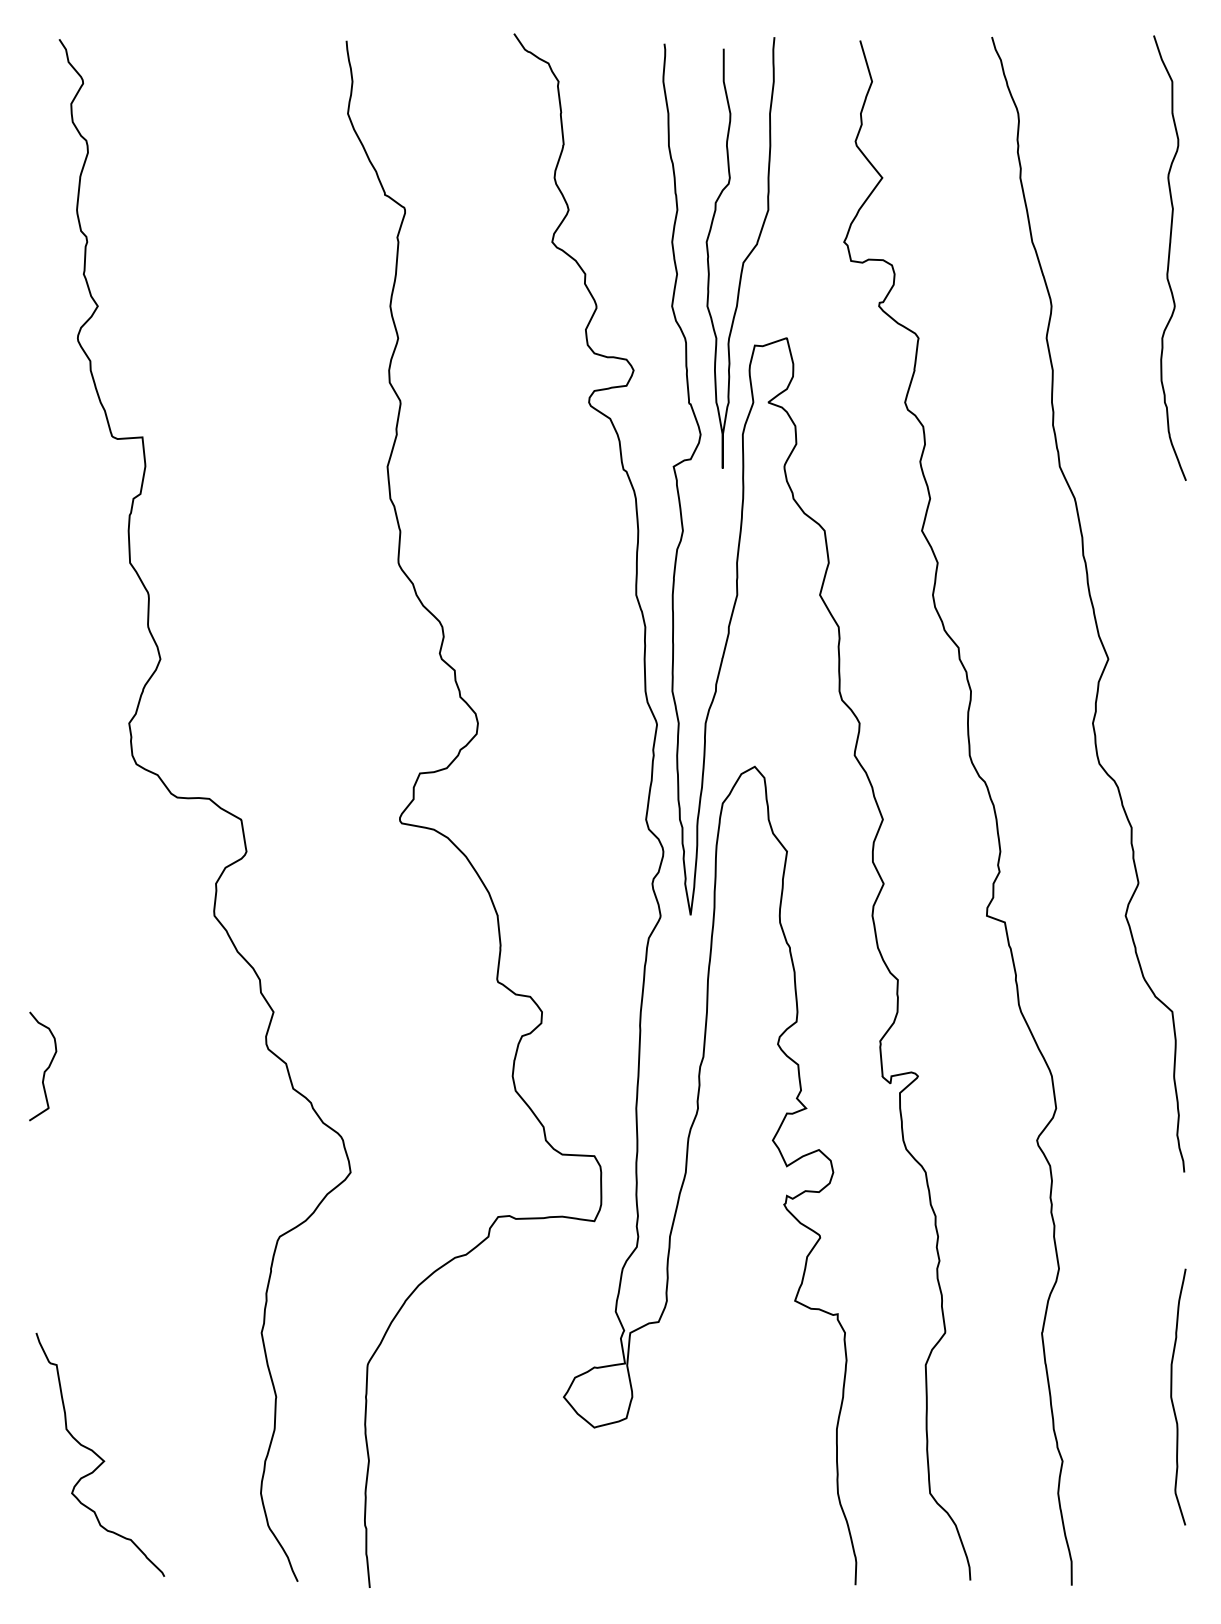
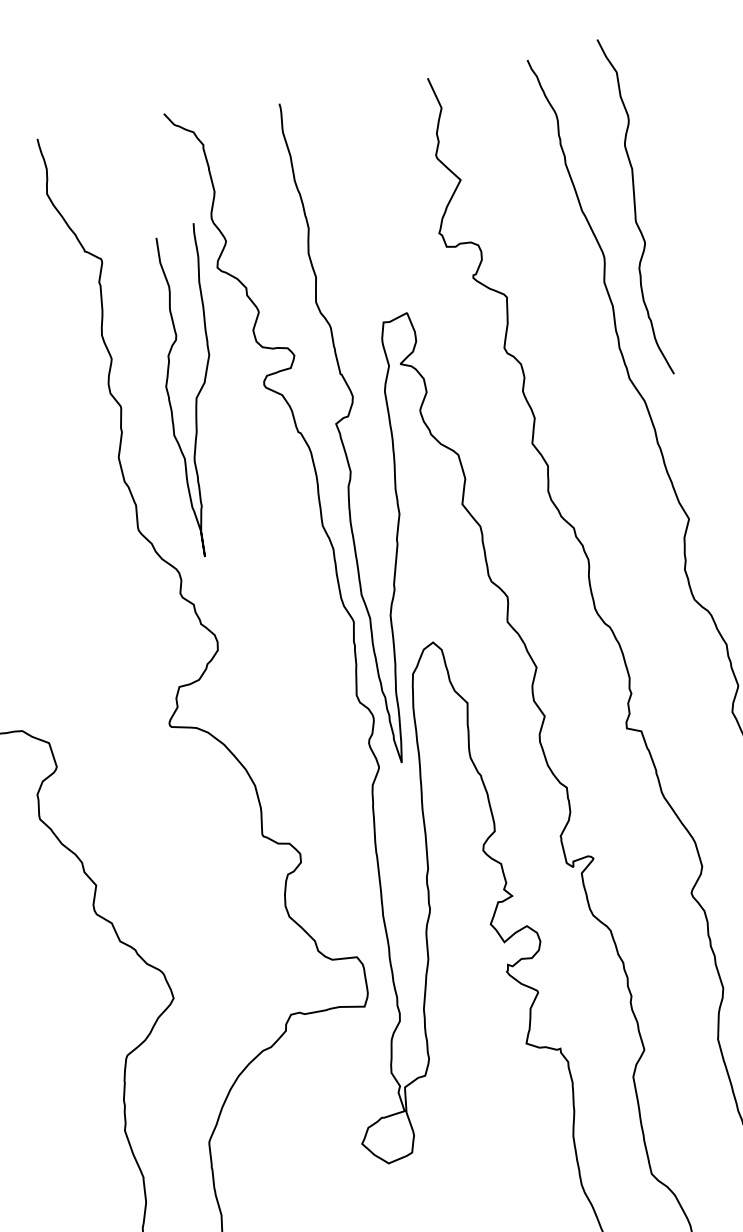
curve: (746, 256) -> (198, 393), moved
curve: (1169, 257) -> (635, 206), moved

